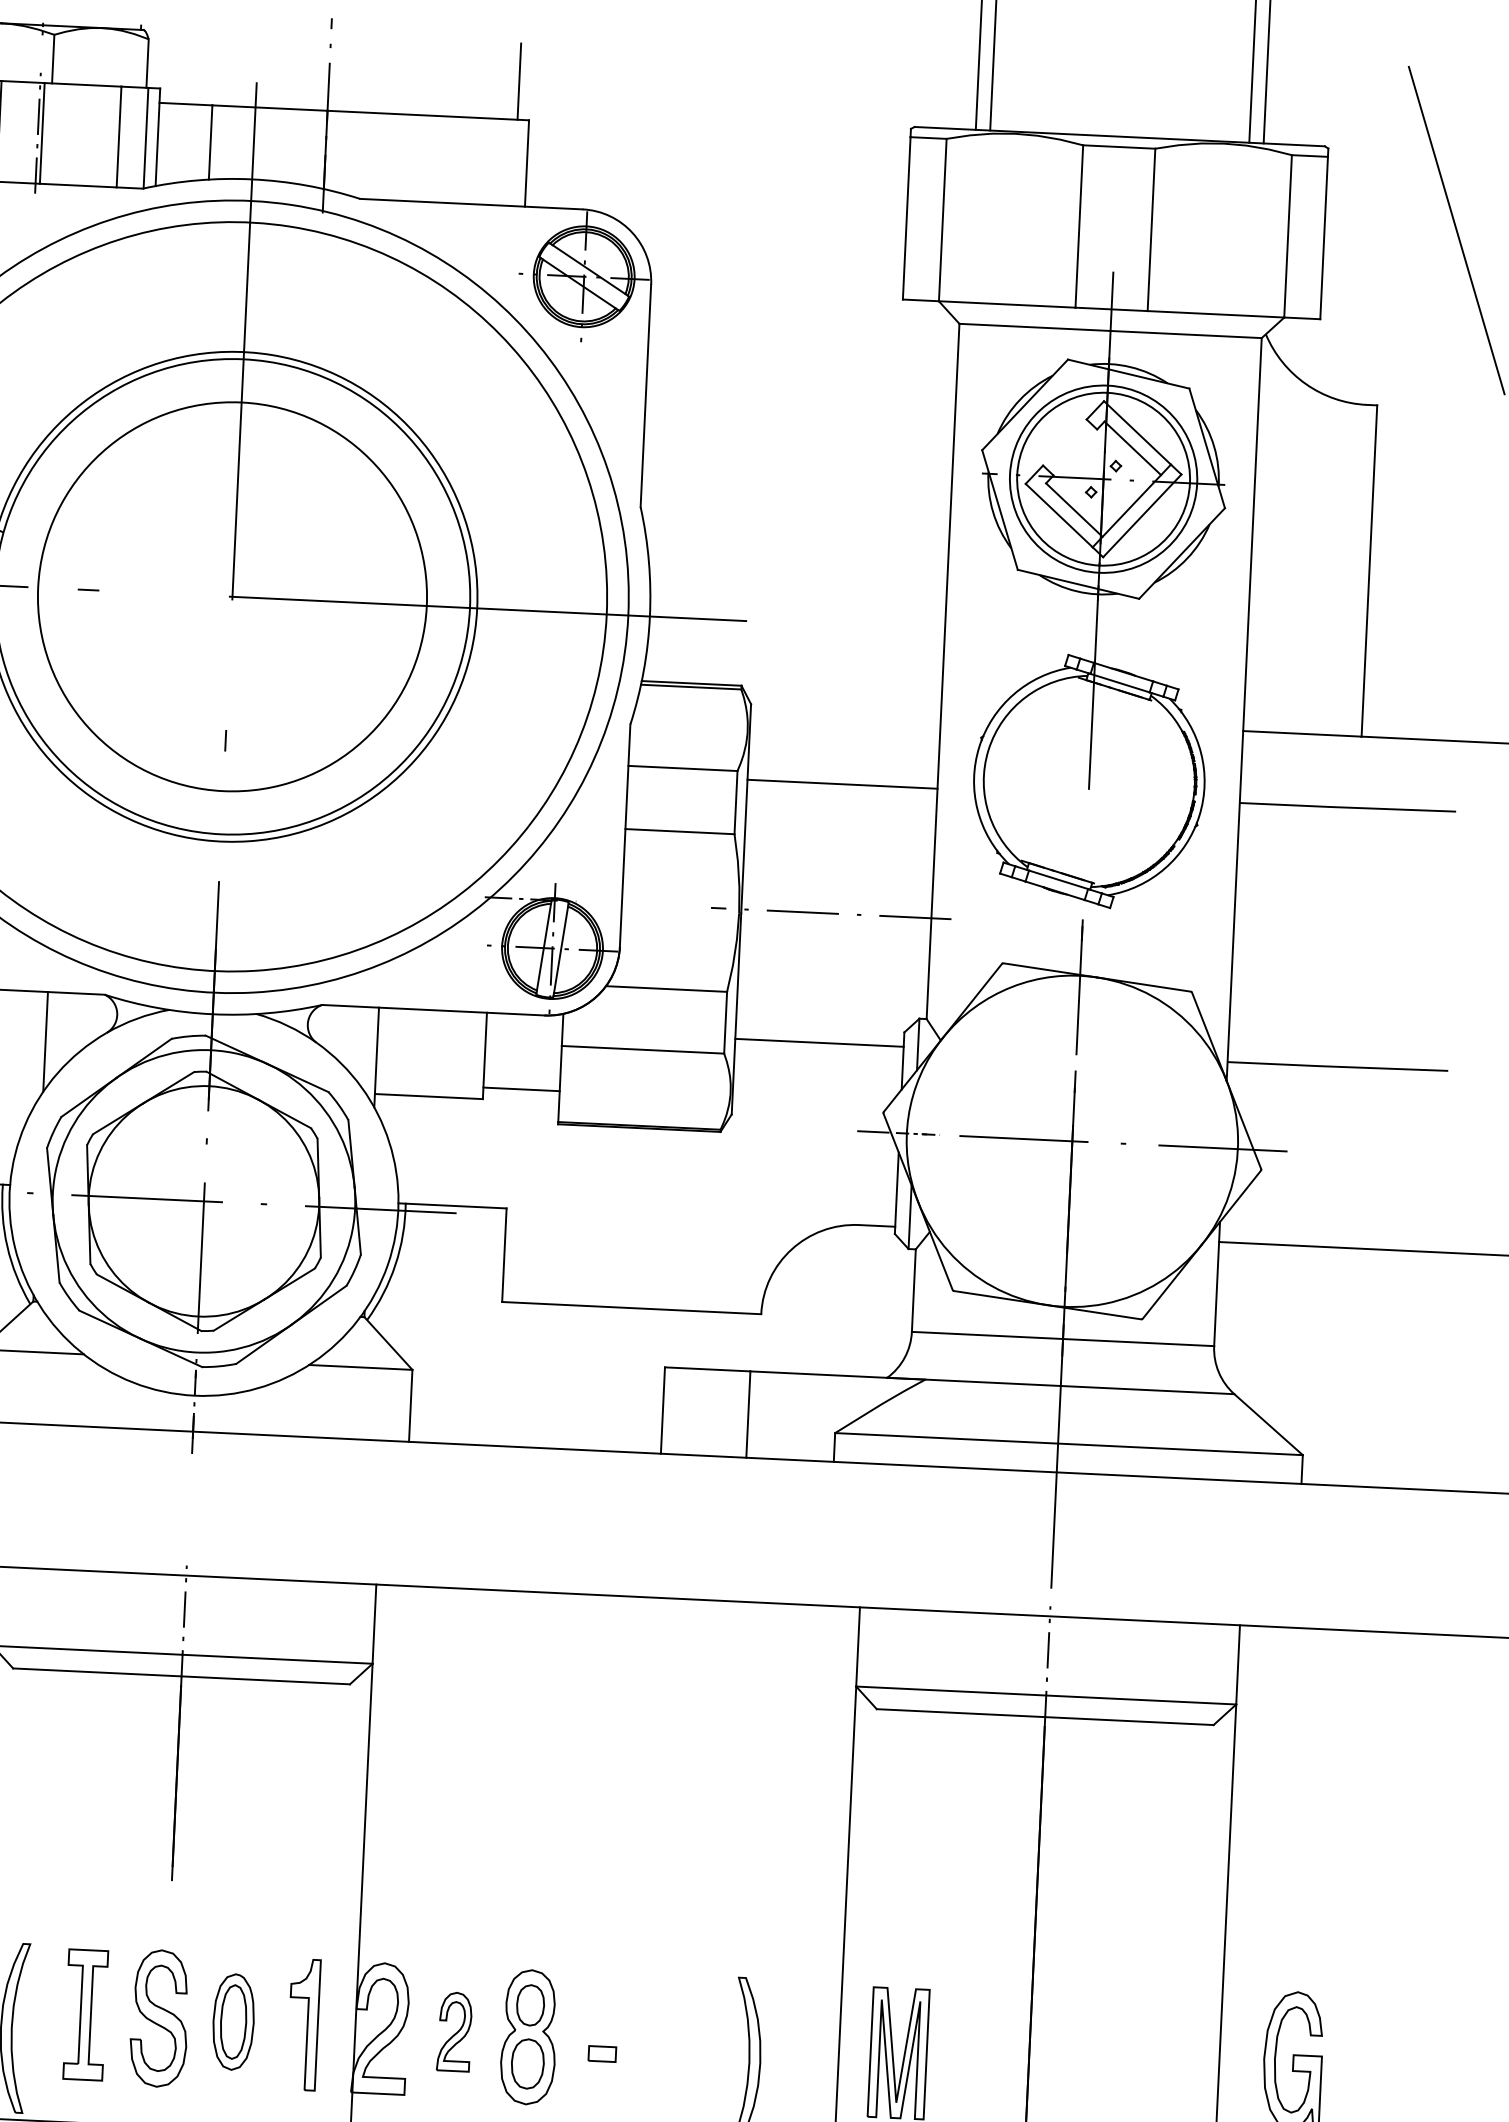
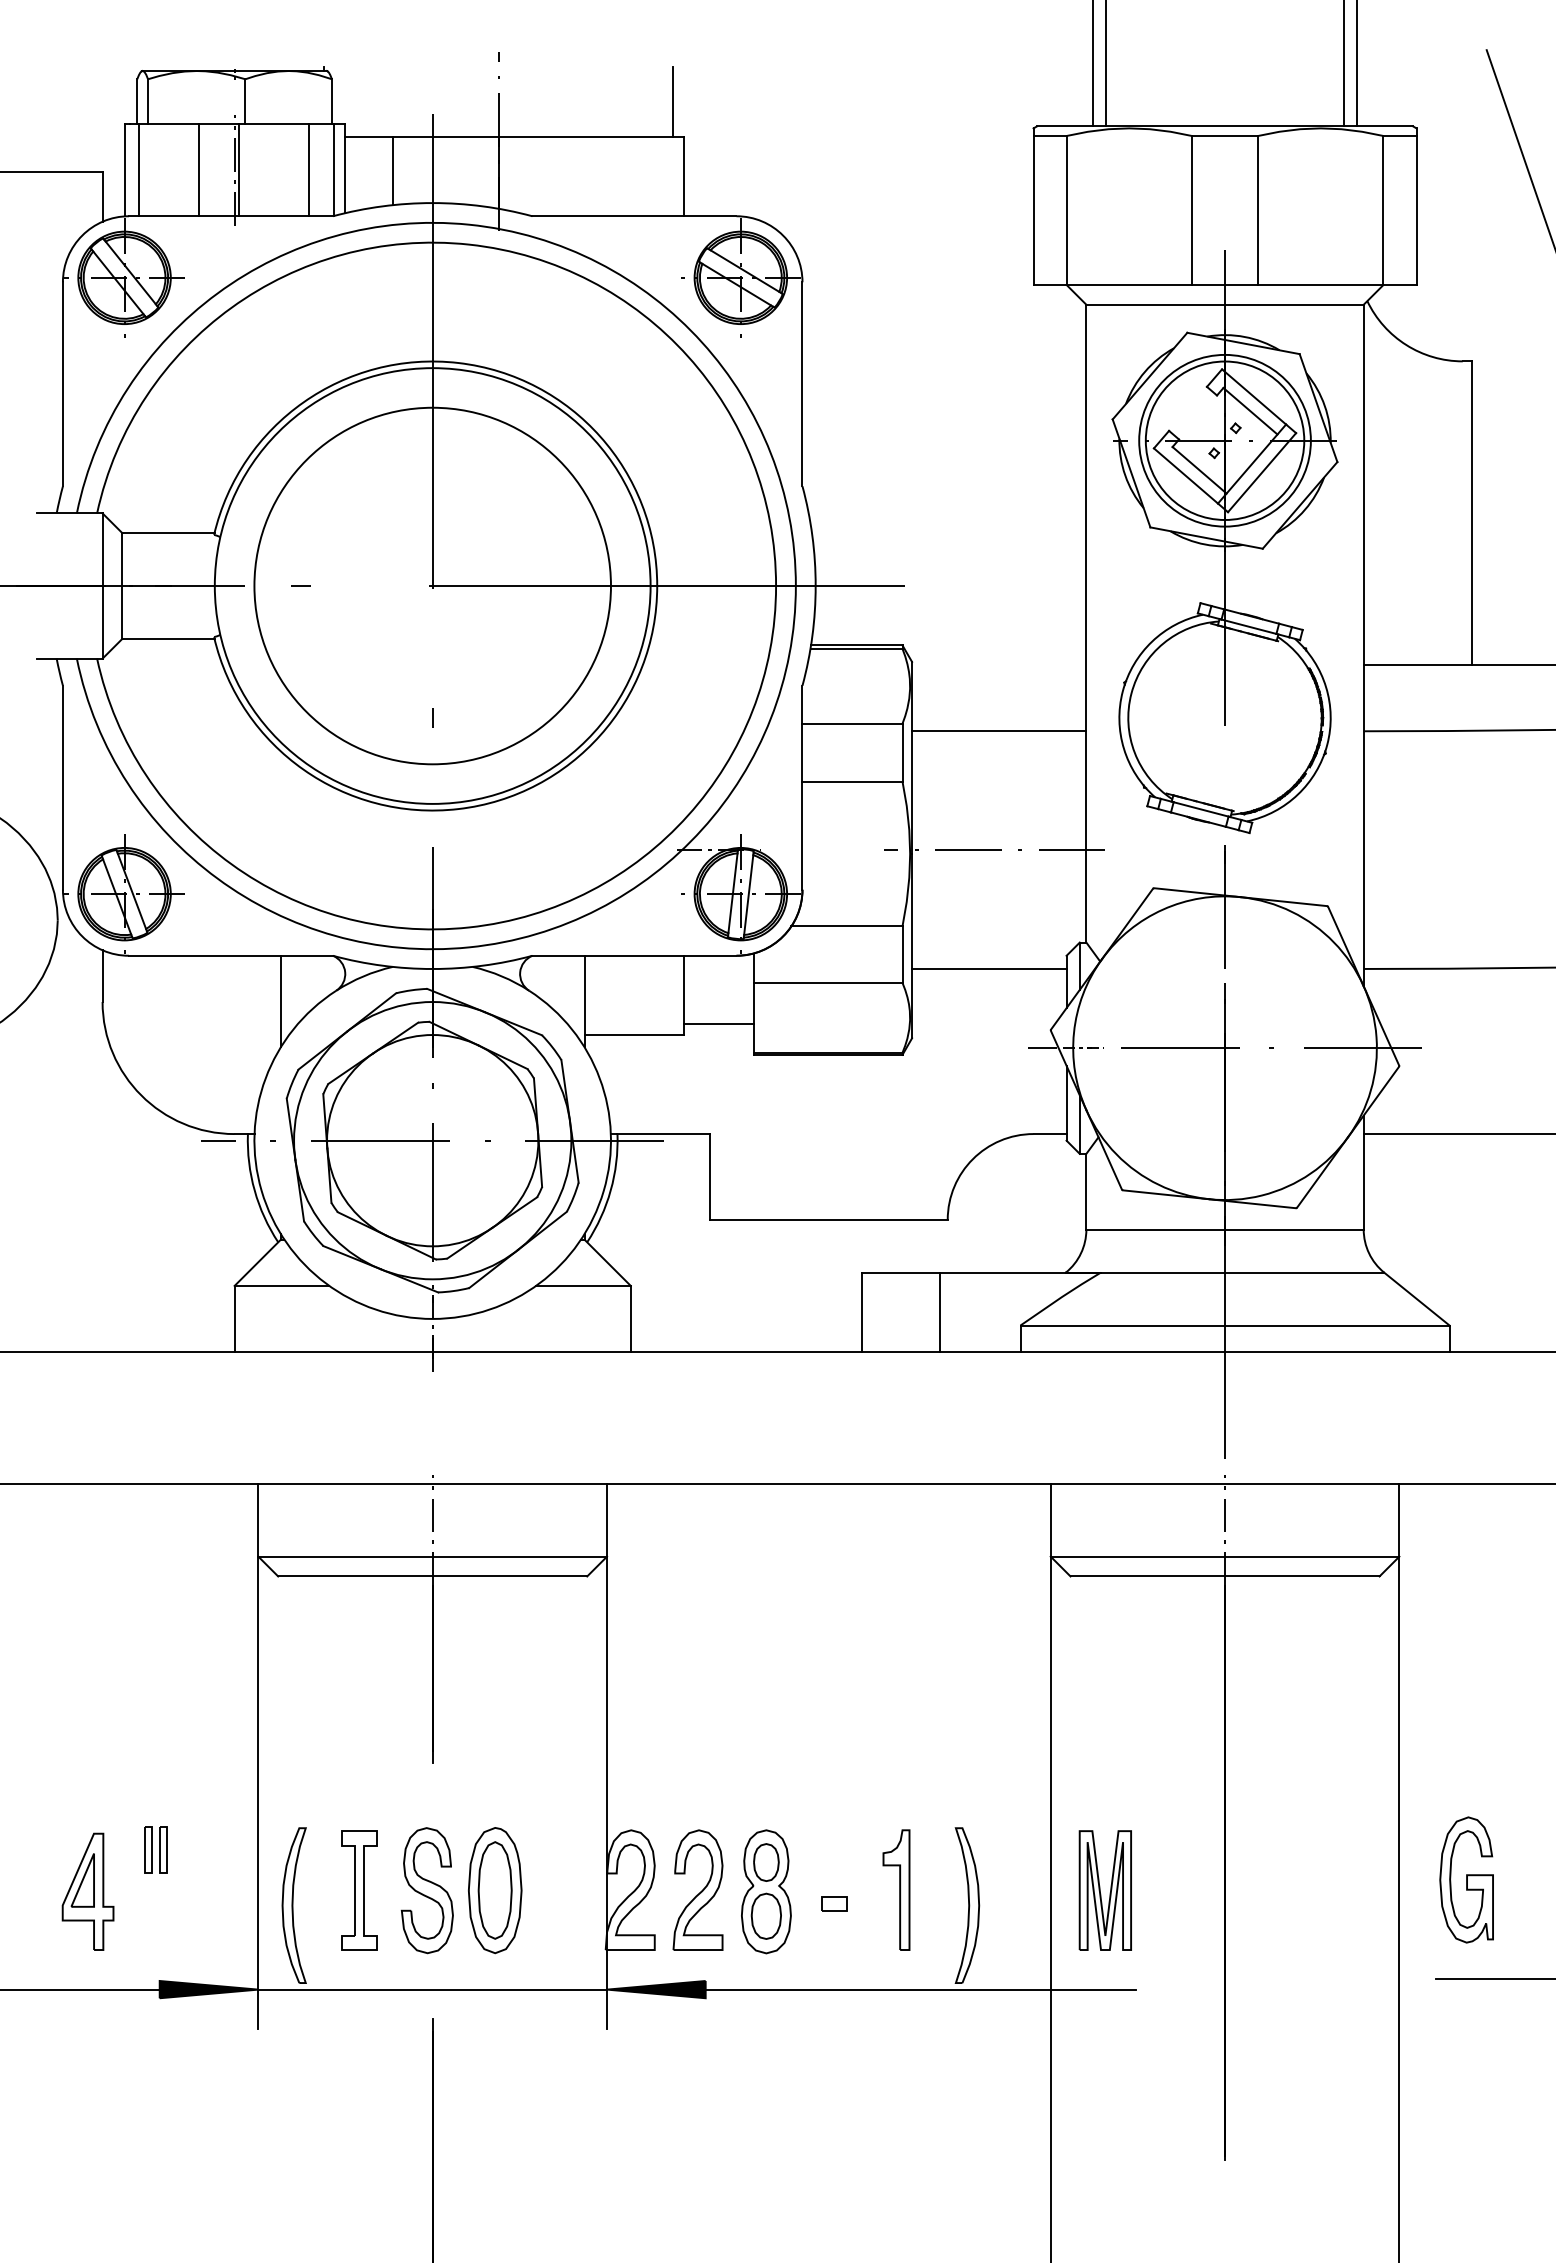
part: (233, 2021) -> (495, 1890), size x1.43
part: (303, 2024) -> (896, 1889), moved
part: (454, 2031) -> (697, 1889), size x1.67

